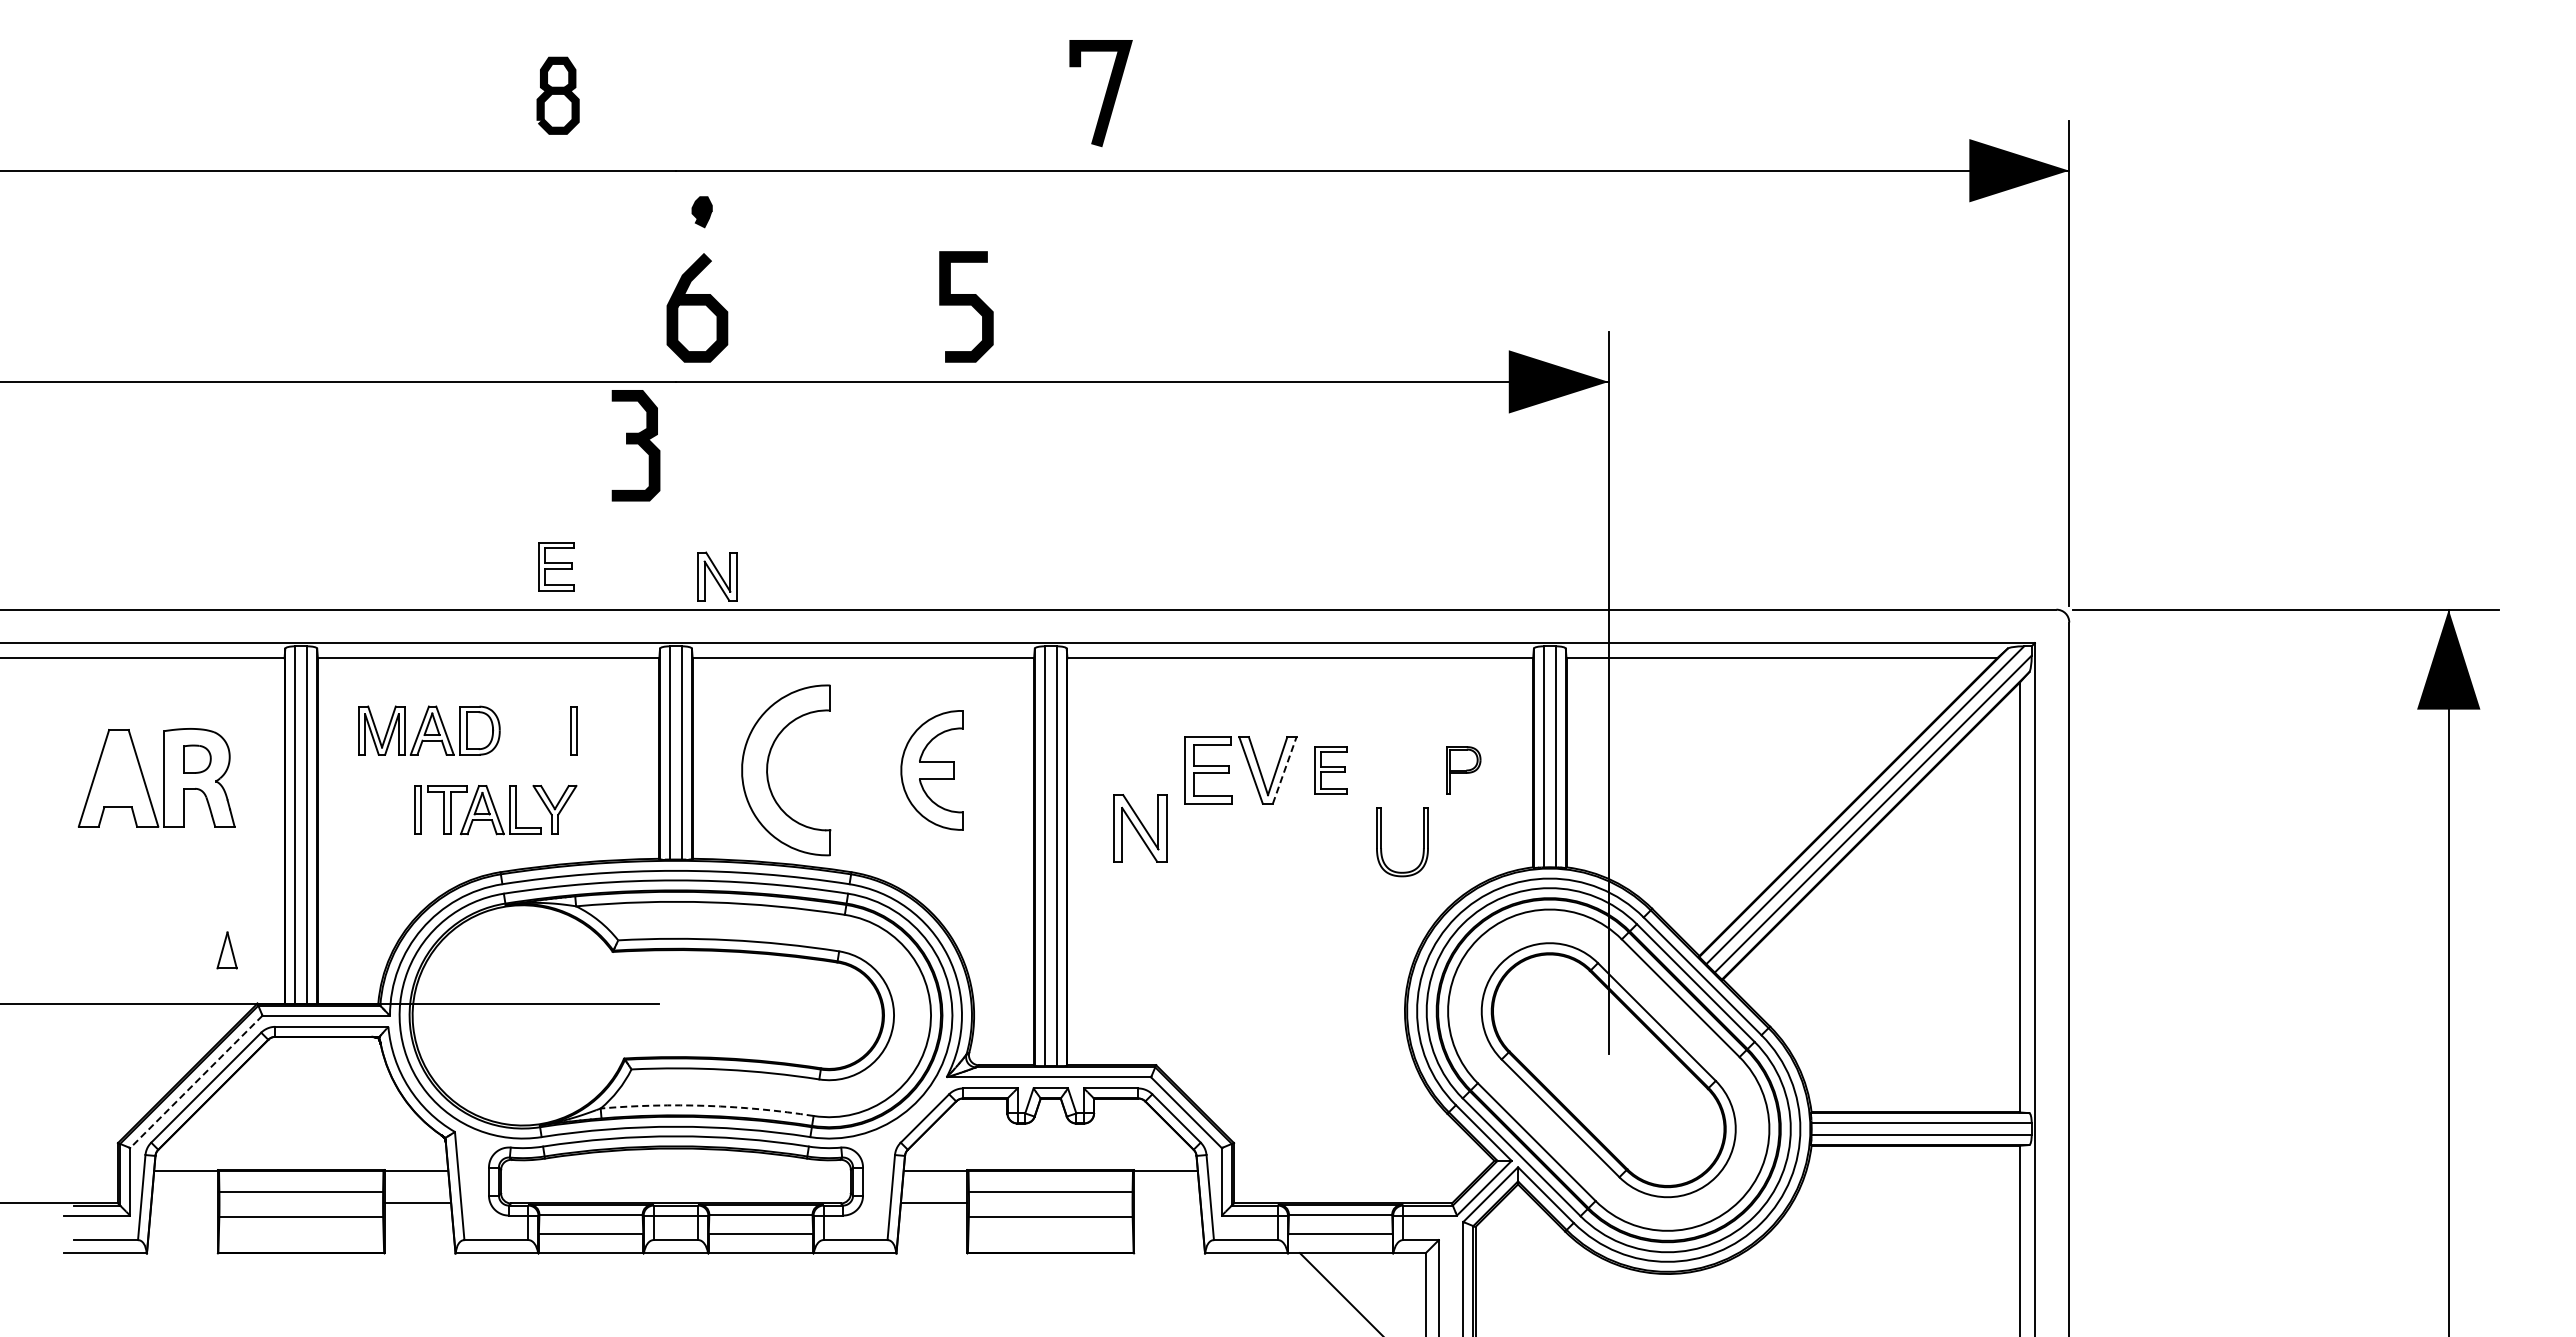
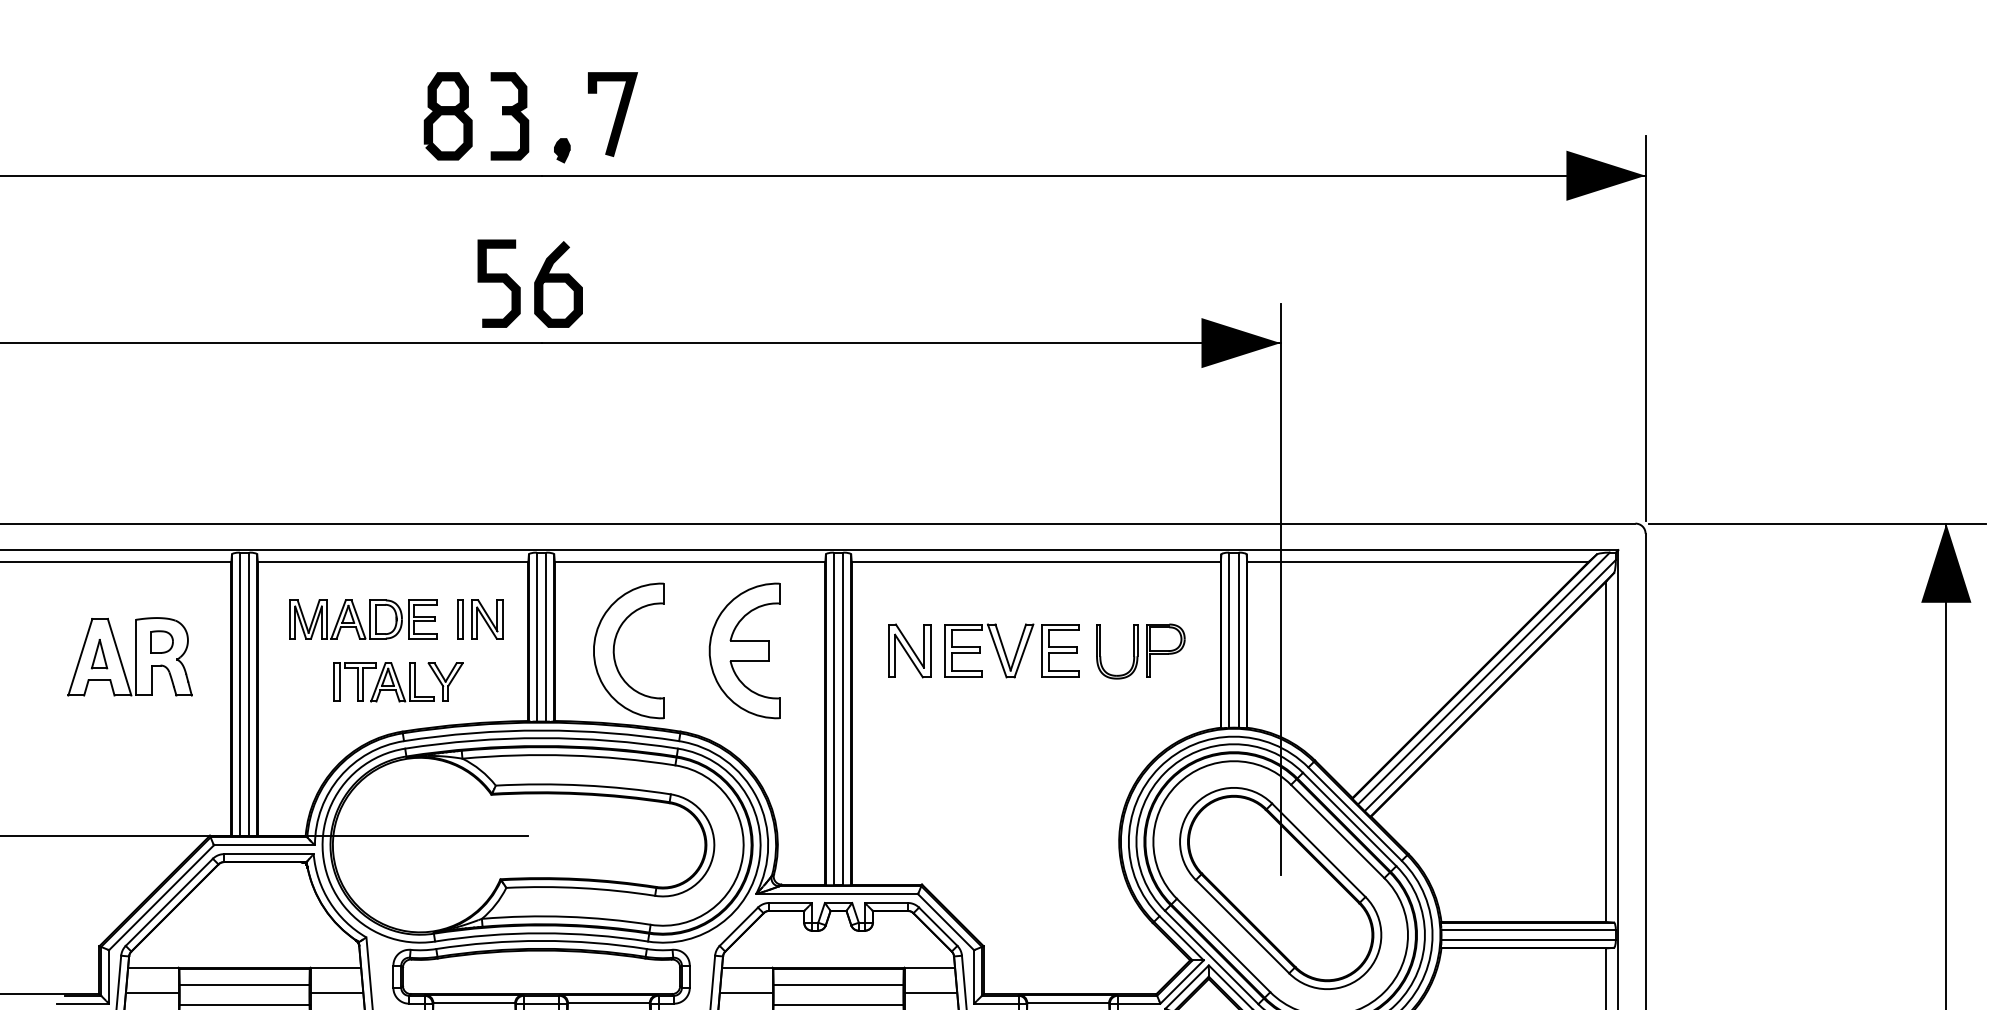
line: (1105, 93) -> (616, 114), moved
part: (557, 95) -> (447, 116), size x1.43
part: (701, 212) -> (561, 151), moved
curve: (966, 305) -> (499, 282), moved
part: (635, 445) -> (509, 116), moved
part: (556, 566) -> (423, 619), moved
part: (717, 576) -> (487, 619), moved
line: (1284, 769) -> (1023, 650), dashed -> solid
part: (931, 770) -> (744, 651), size x1.43
part: (1330, 770) -> (1060, 651), size x1.43
part: (1463, 770) -> (1165, 651), size x1.43
part: (1140, 828) -> (909, 651), moved
part: (1381, 842) -> (1100, 651), moved
part: (226, 950) -> (99, 654), moved
line: (196, 1081) -> (161, 897), dashed -> solid
arc: (707, 1105) -> (566, 916), dashed -> solid
line: (184, 1202) -> (152, 993), added
line: (1167, 1202) -> (931, 993), added

